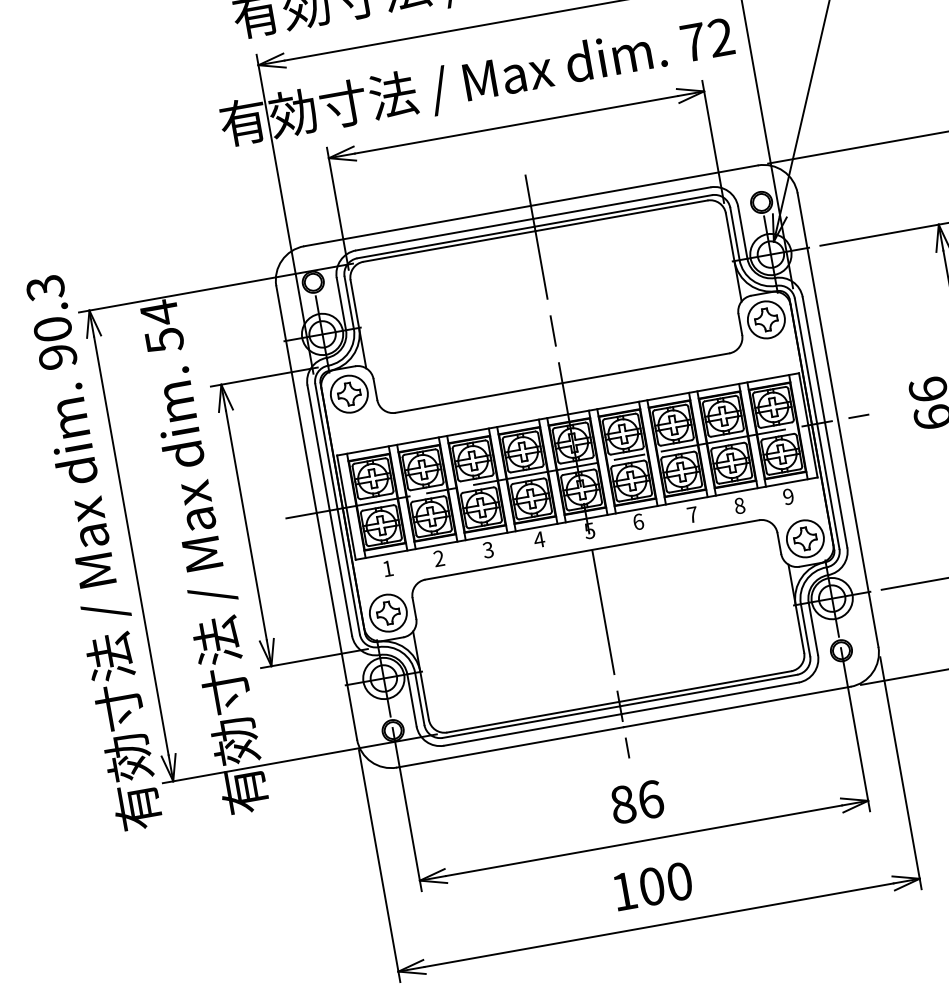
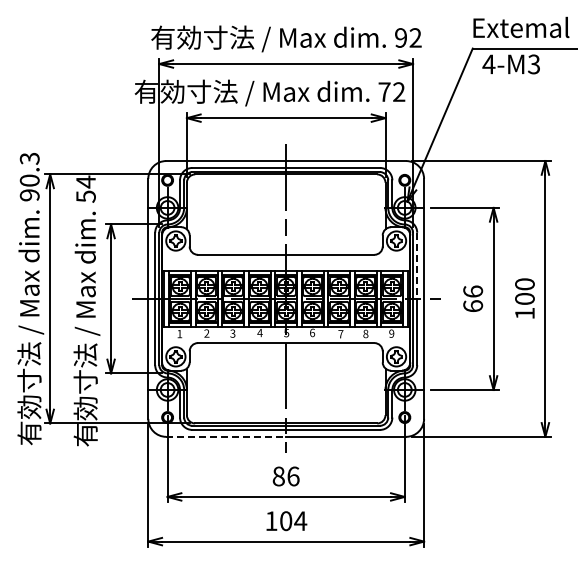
line: (814, 360) -> (417, 266), solid -> dashed
line: (510, 746) -> (226, 436), solid -> dashed
text: (679, 882) -> (300, 521), 100 -> 104

